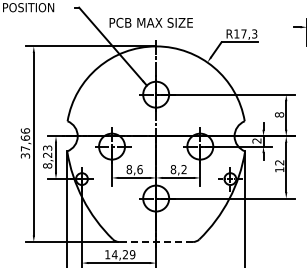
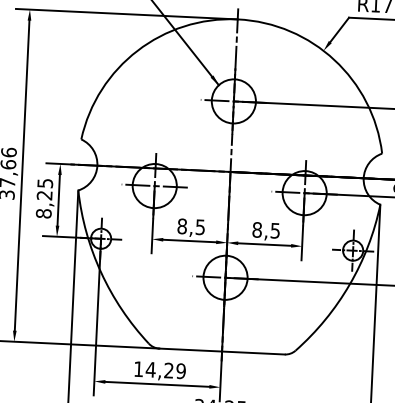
text: (47, 147) -> (45, 182), 8,23 -> 8,25
text: (139, 169) -> (199, 227), 8,6 -> 8,5
text: (183, 169) -> (274, 230), 8,2 -> 8,5
line: (156, 242) -> (222, 352), dashed -> solid

